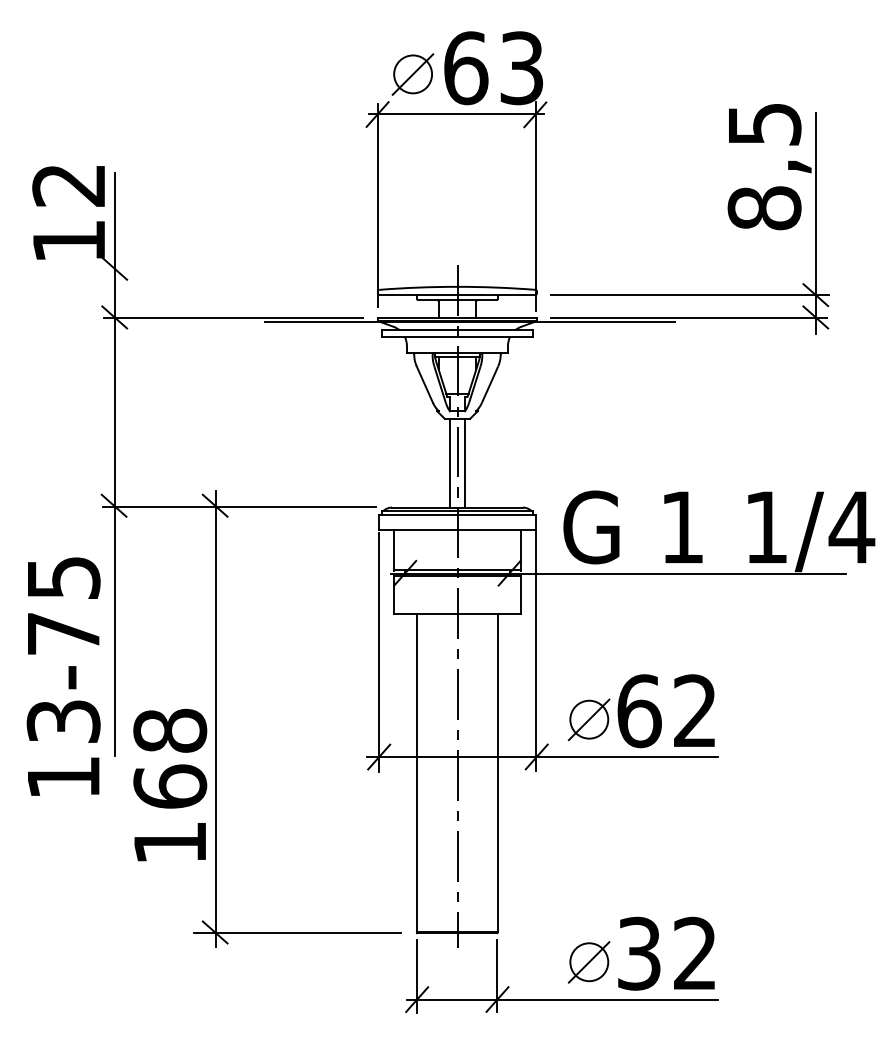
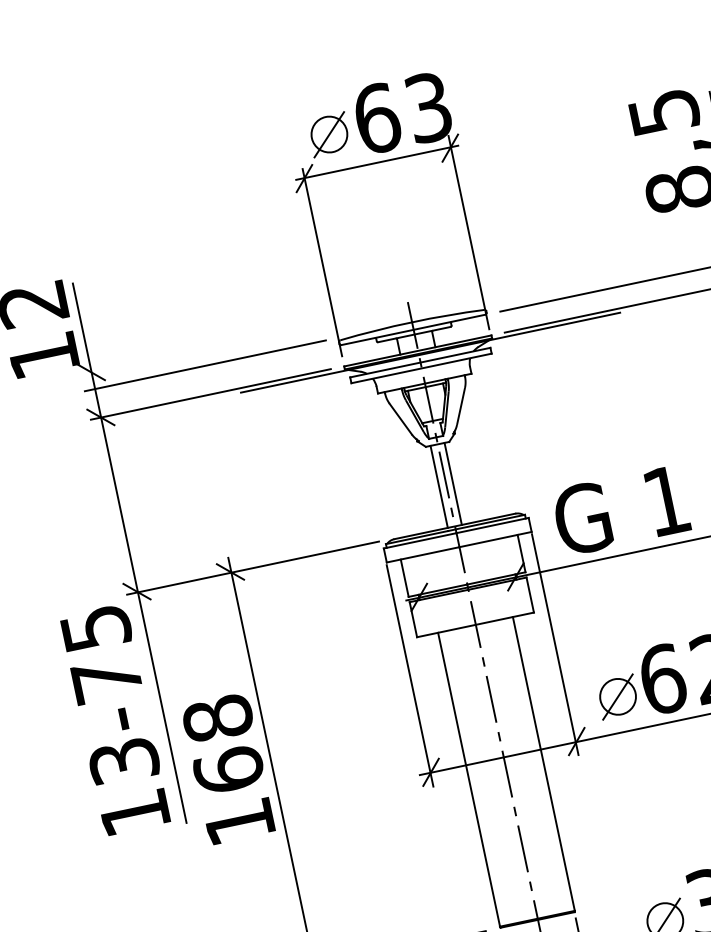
line: (233, 286) -> (204, 365), added
text: (63, 676) -> (115, 719), moved
text: (170, 784) -> (228, 768), moved

